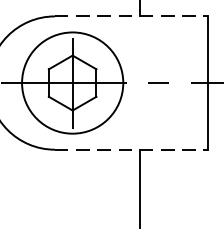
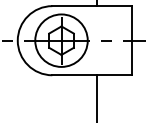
line: (130, 17) -> (91, 6), dashed -> solid
line: (130, 150) -> (91, 75), dashed -> solid

